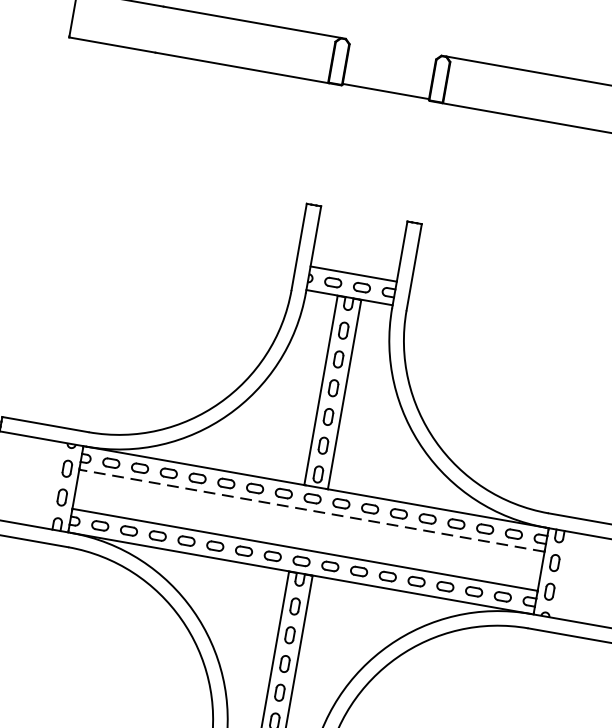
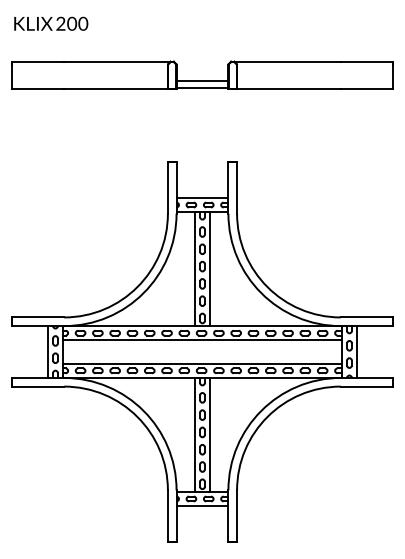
line: (388, 78) -> (202, 80), added
line: (52, 484) -> (48, 351), added
line: (311, 511) -> (202, 340), dashed -> solid
line: (564, 574) -> (356, 351), added

